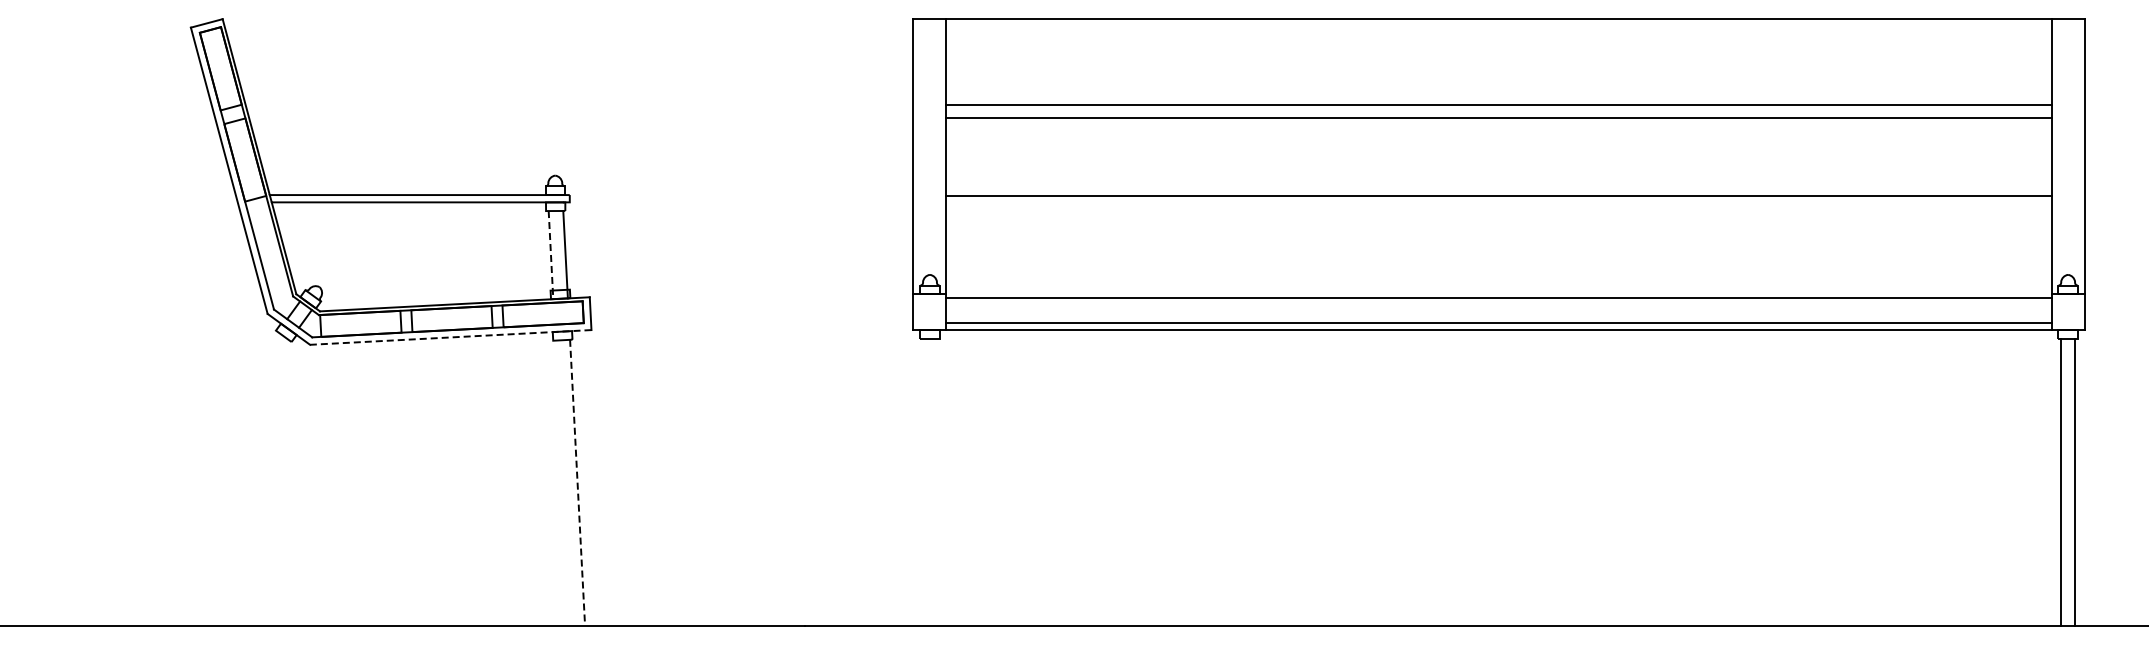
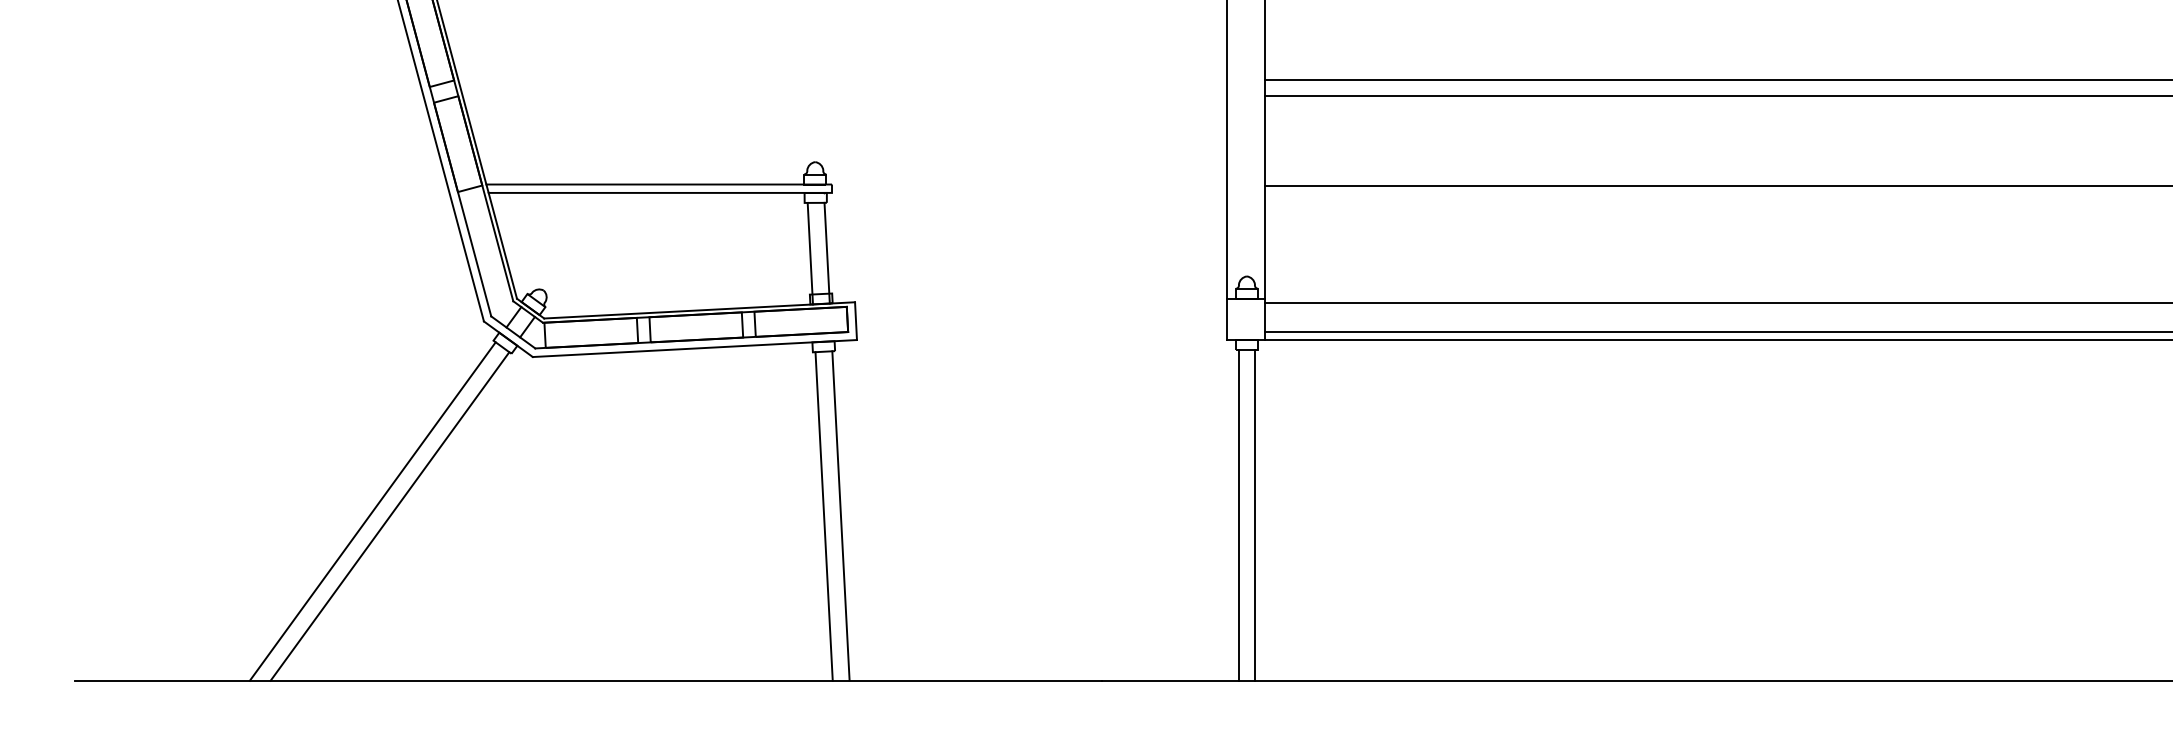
line: (551, 255) -> (810, 254), dashed -> solid
line: (450, 337) -> (694, 348), dashed -> solid
line: (170, 478) -> (372, 511), added
line: (922, 481) -> (1238, 514), added
line: (937, 481) -> (1255, 514), added
line: (185, 482) -> (389, 515), added
line: (562, 482) -> (823, 515), added
line: (577, 482) -> (840, 515), dashed -> solid

